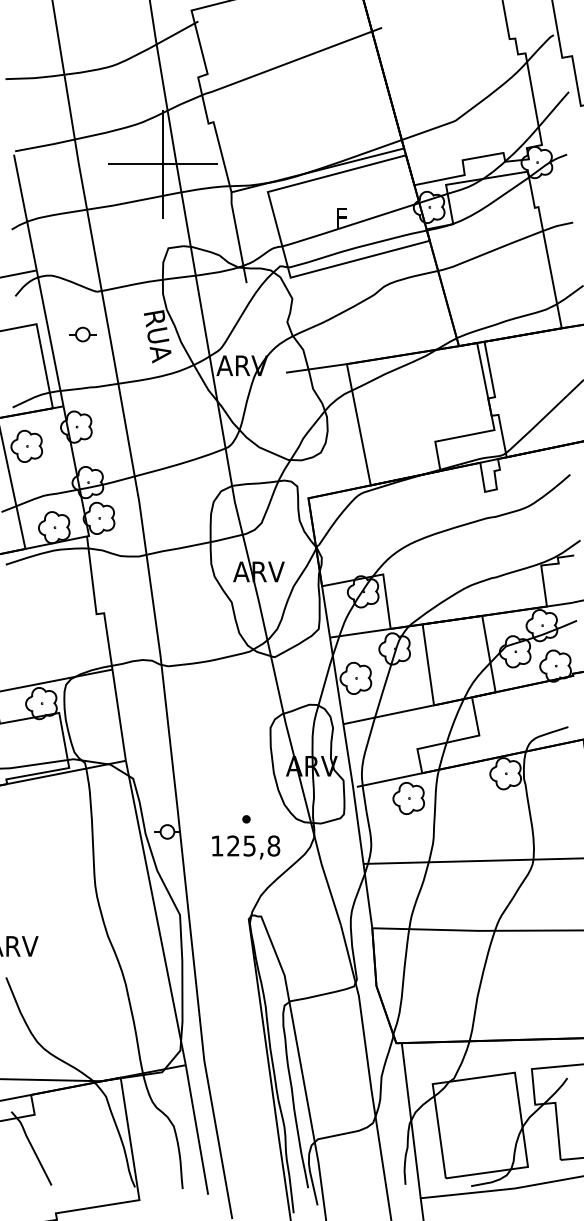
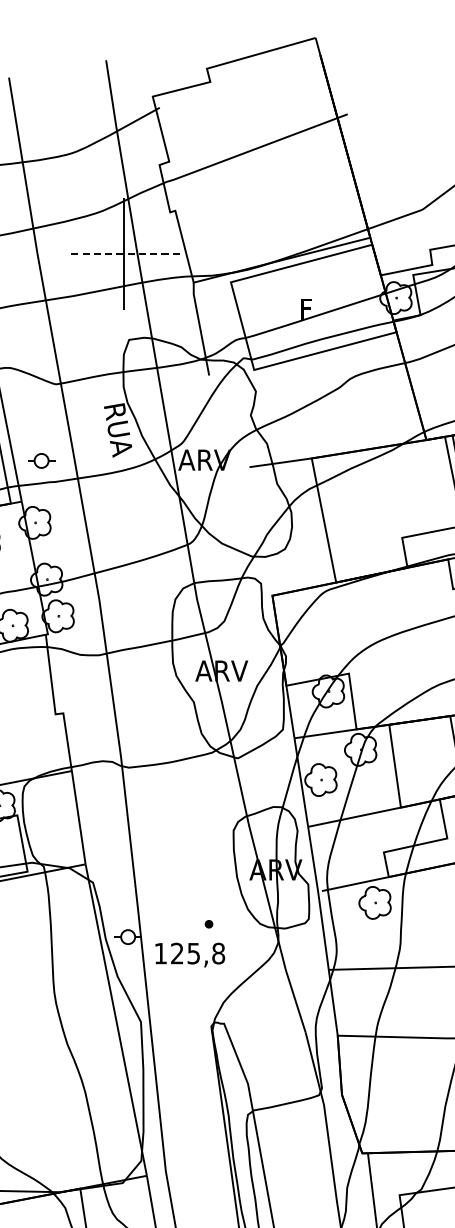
line: (163, 164) -> (124, 254), solid -> dashed
part: (82, 334) -> (41, 460), moved
text: (246, 847) -> (190, 955), moved

